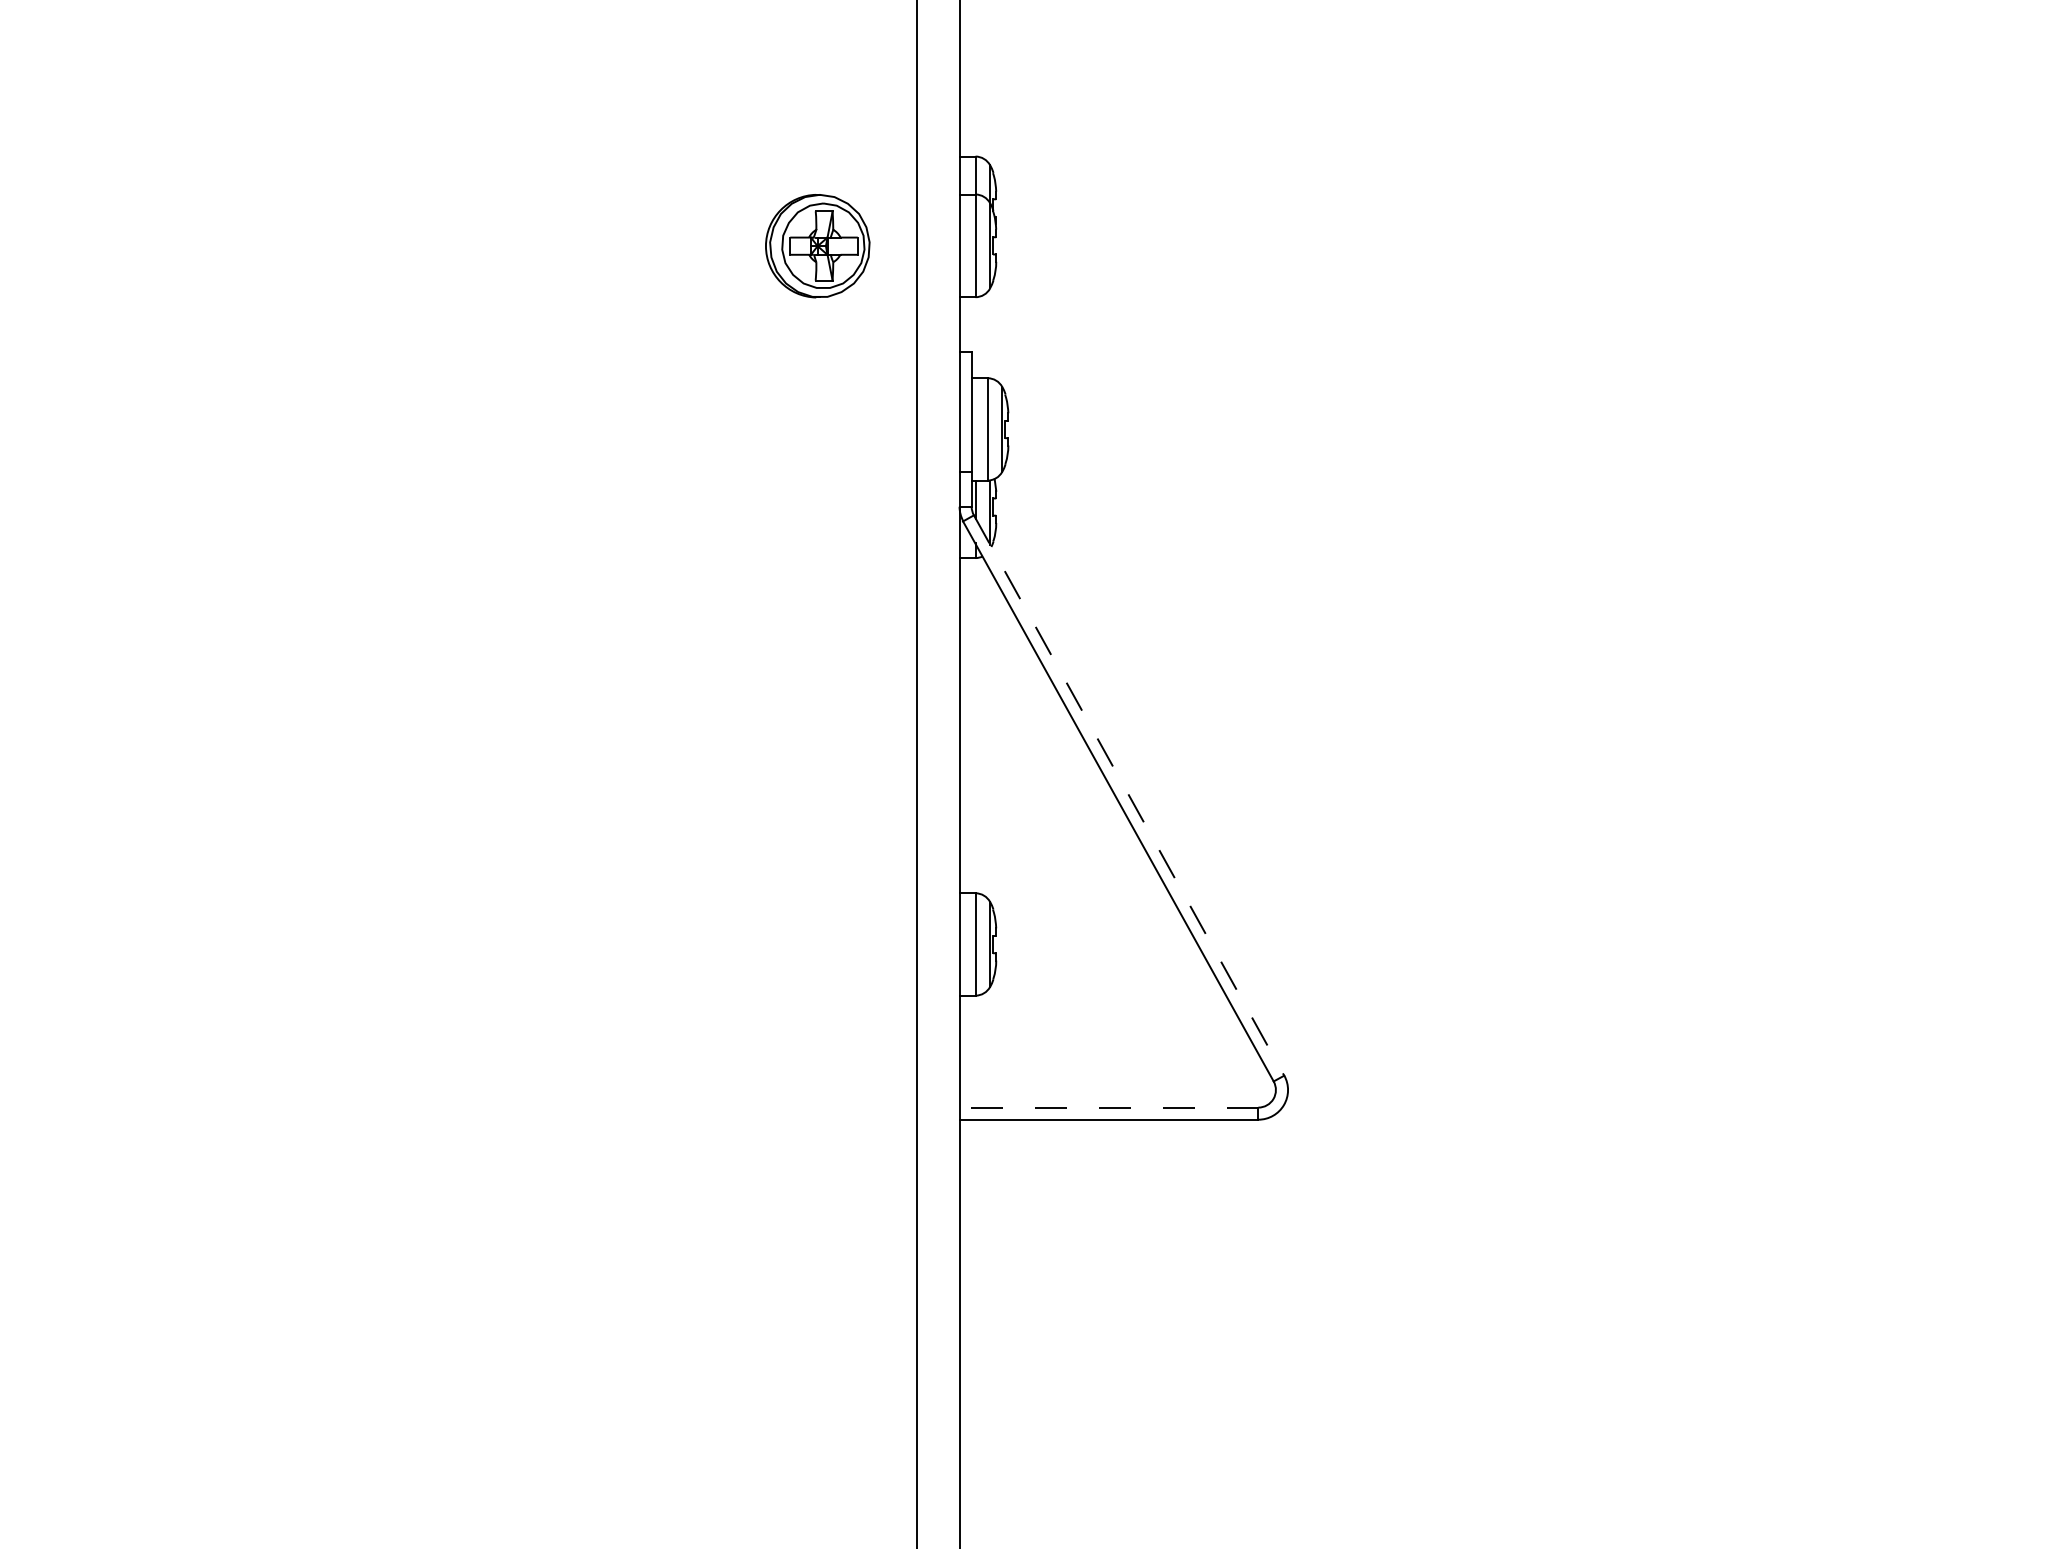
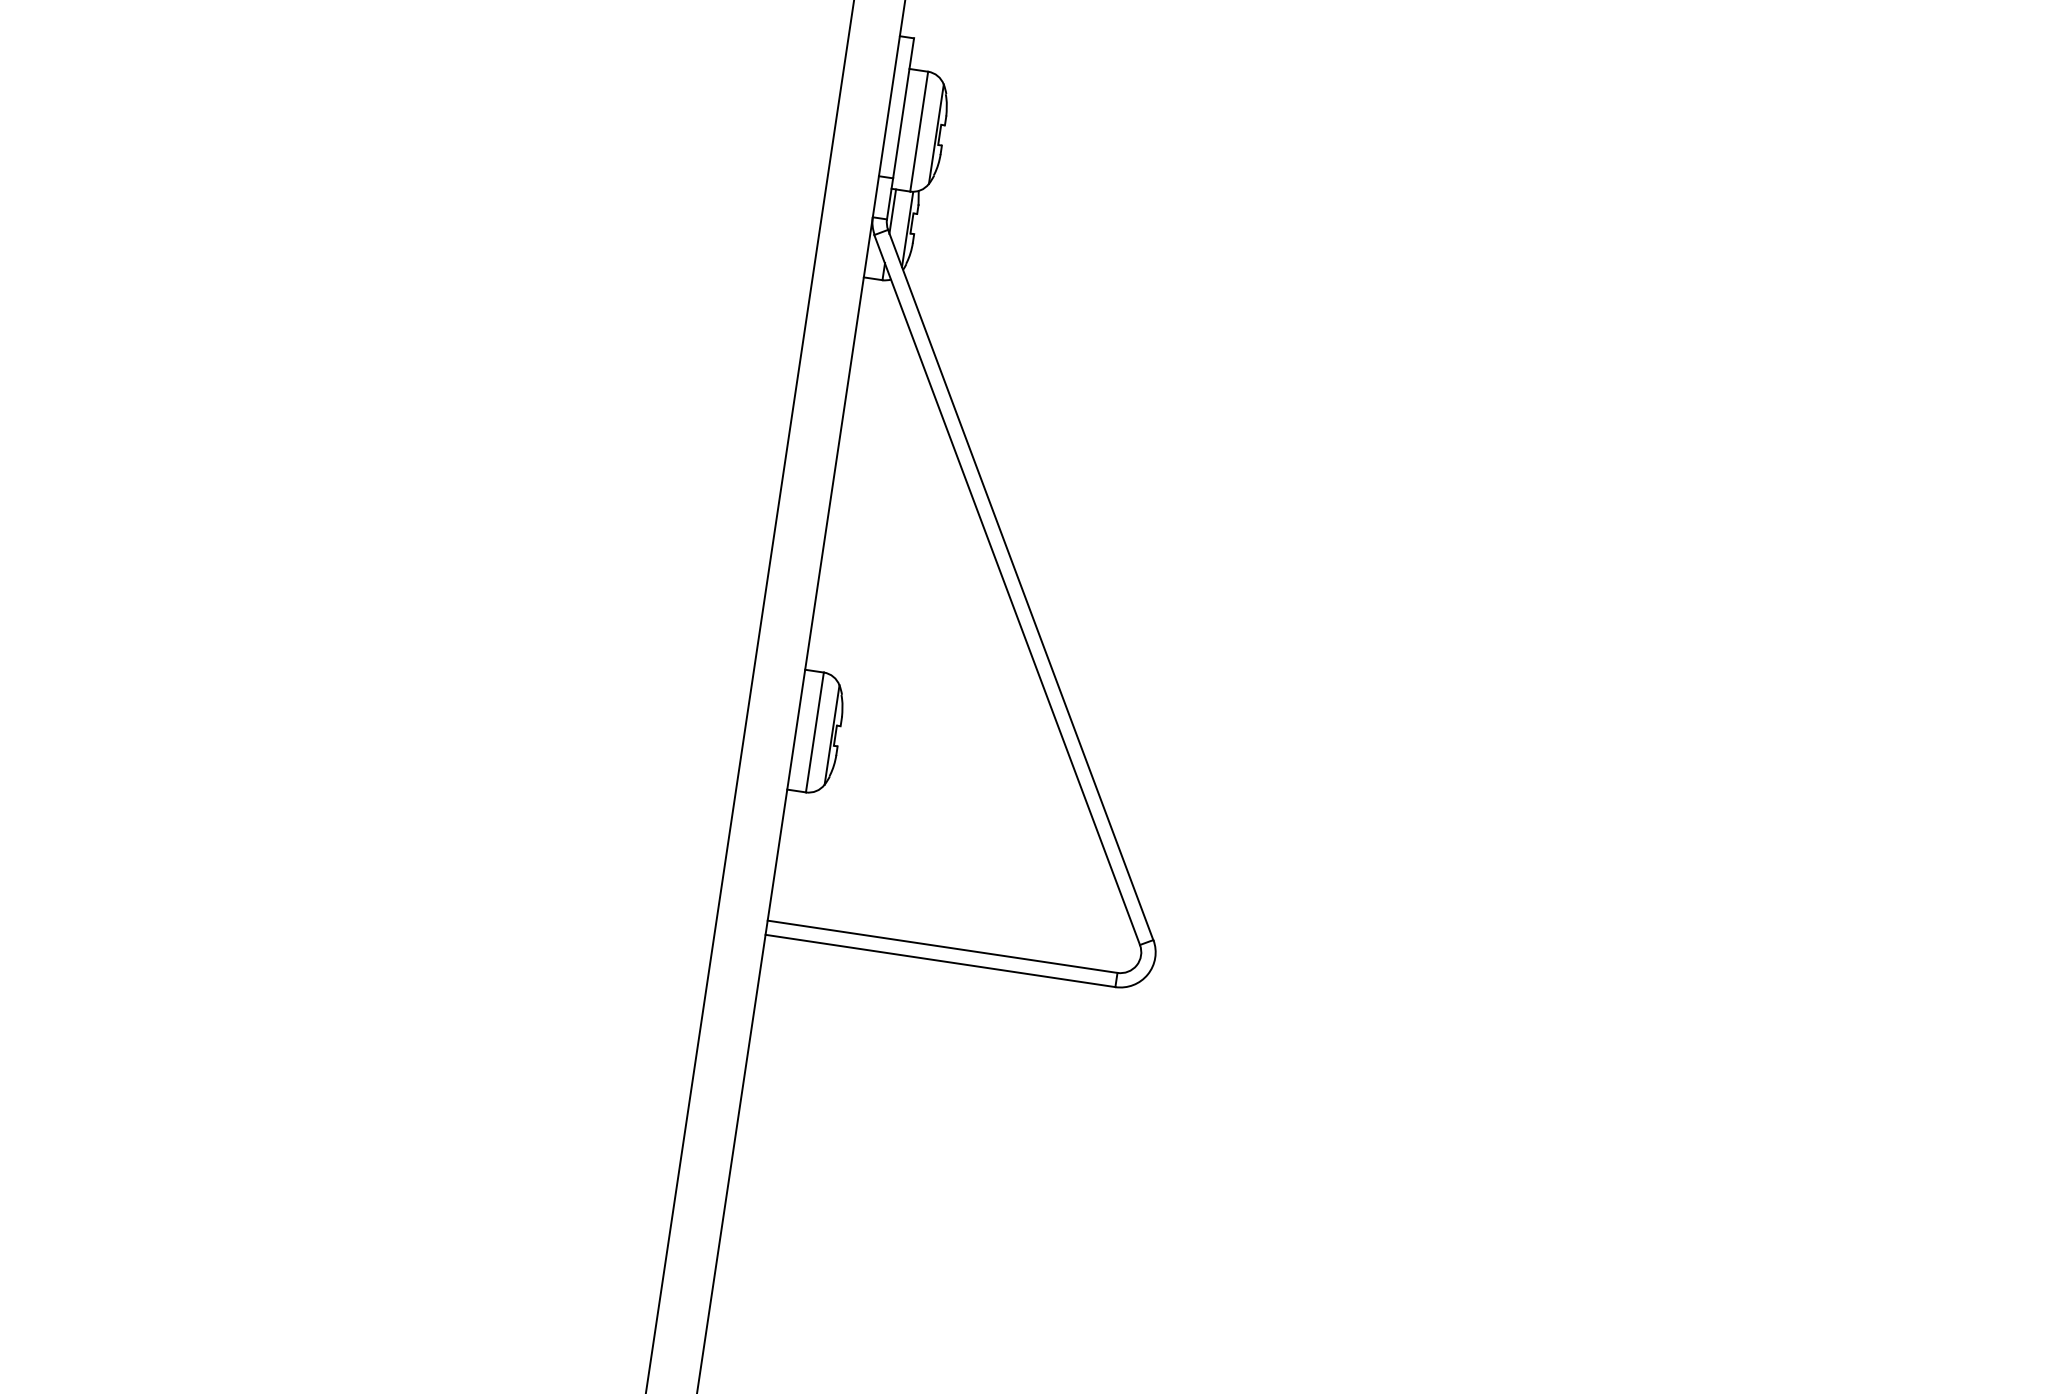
line: (1129, 795) -> (1021, 585), dashed -> solid
line: (1108, 1107) -> (942, 946), dashed -> solid

